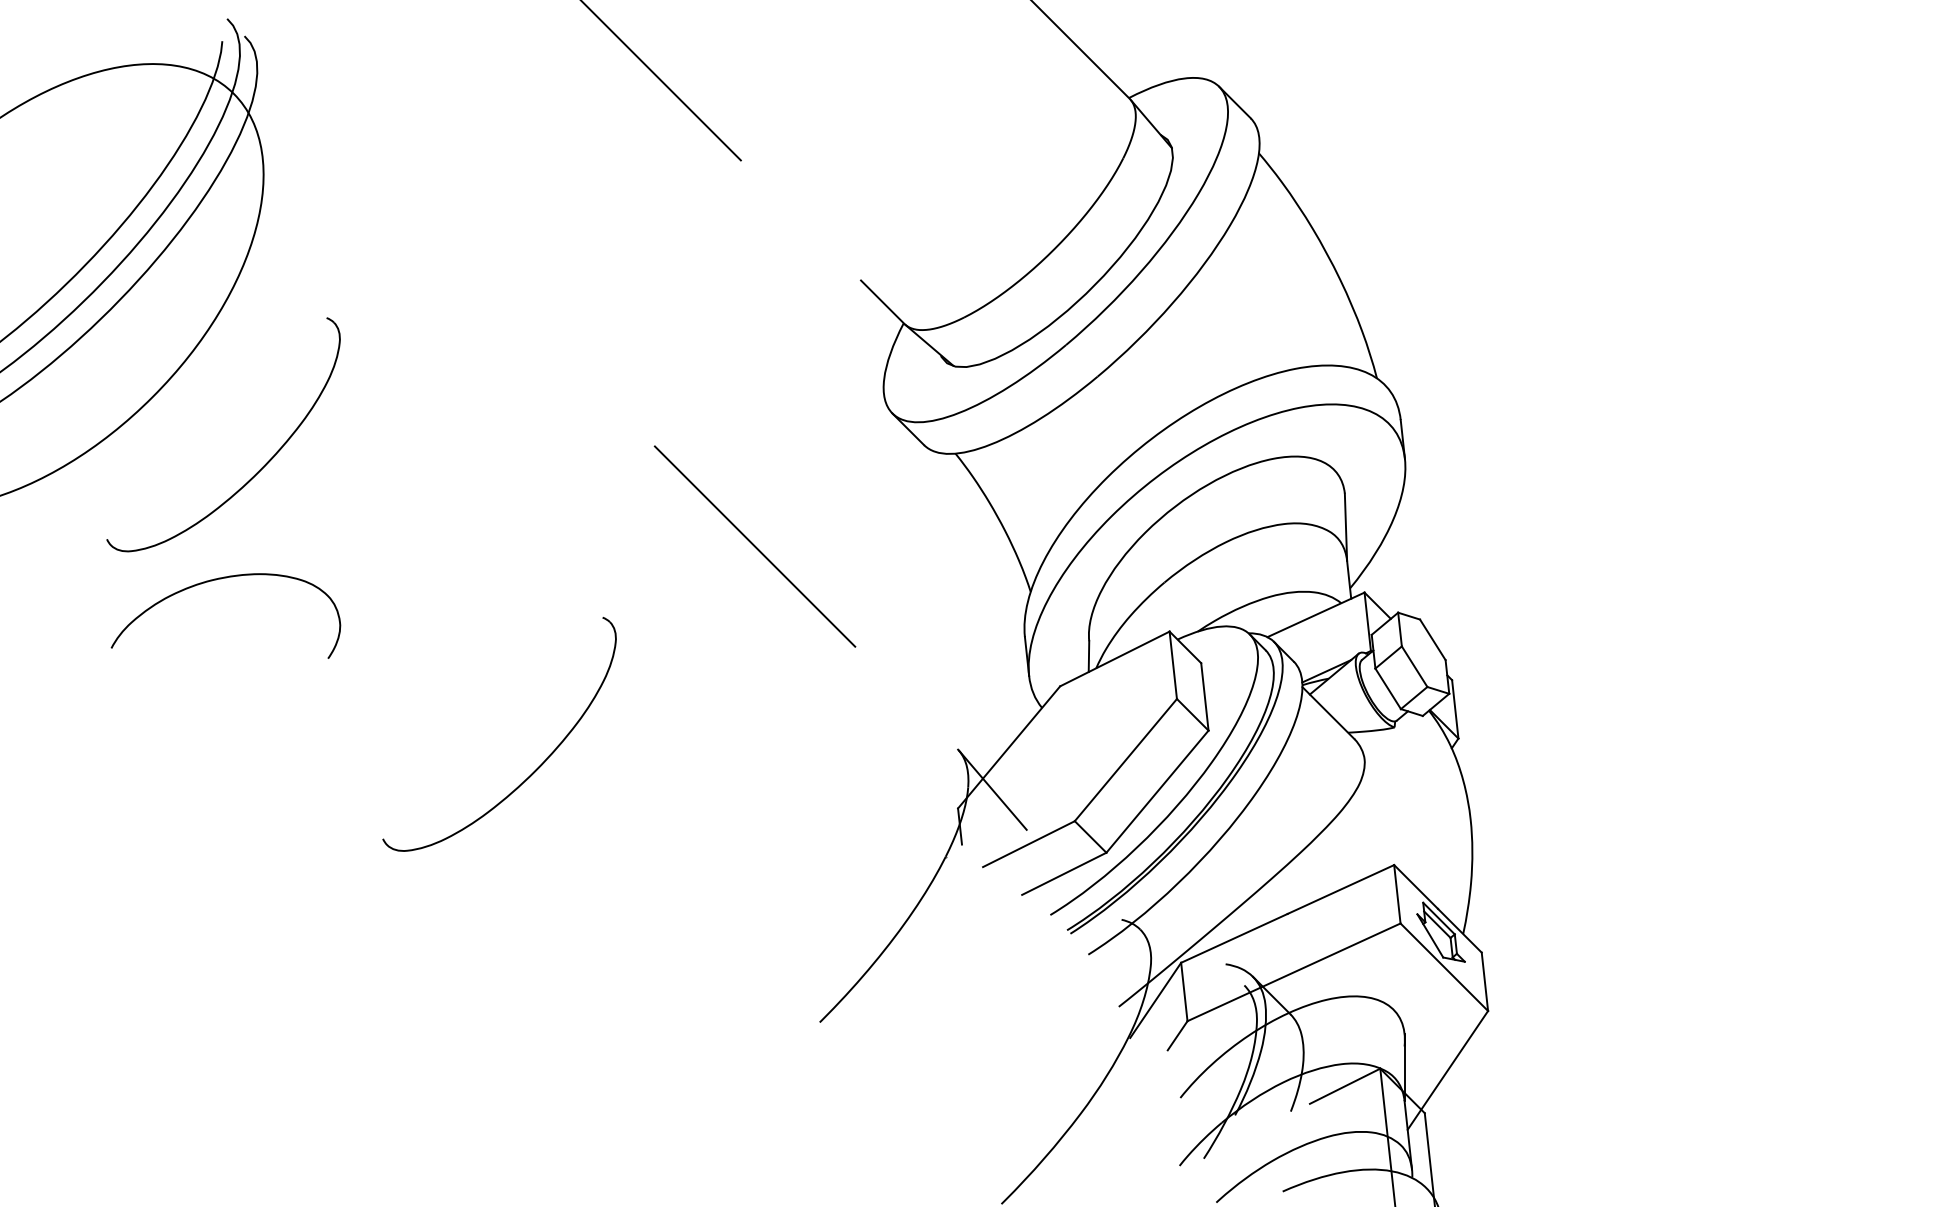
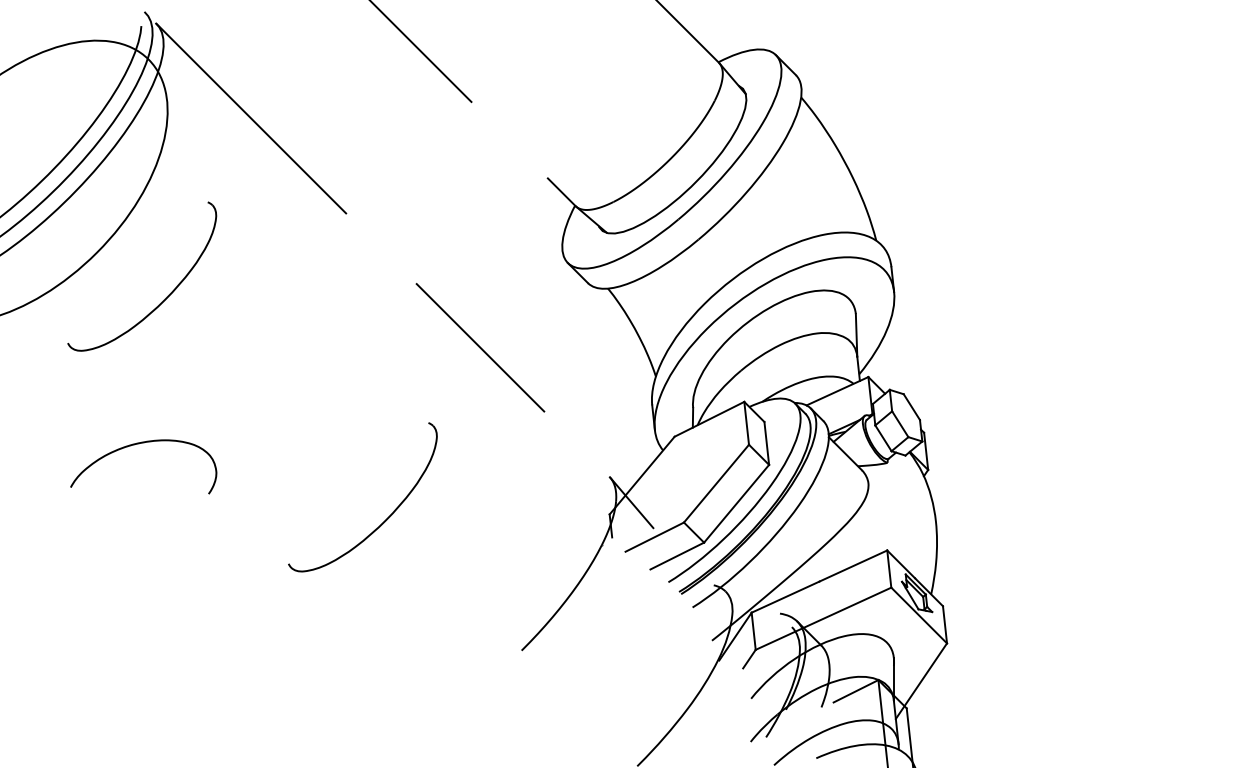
line: (395, 186) -> (251, 118), added
curve: (219, 580) -> (139, 444), moved
part: (535, 769) -> (385, 519), moved

